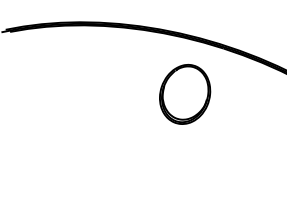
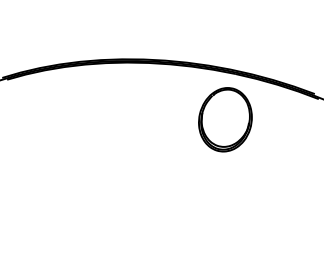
part: (185, 94) -> (225, 119), moved

